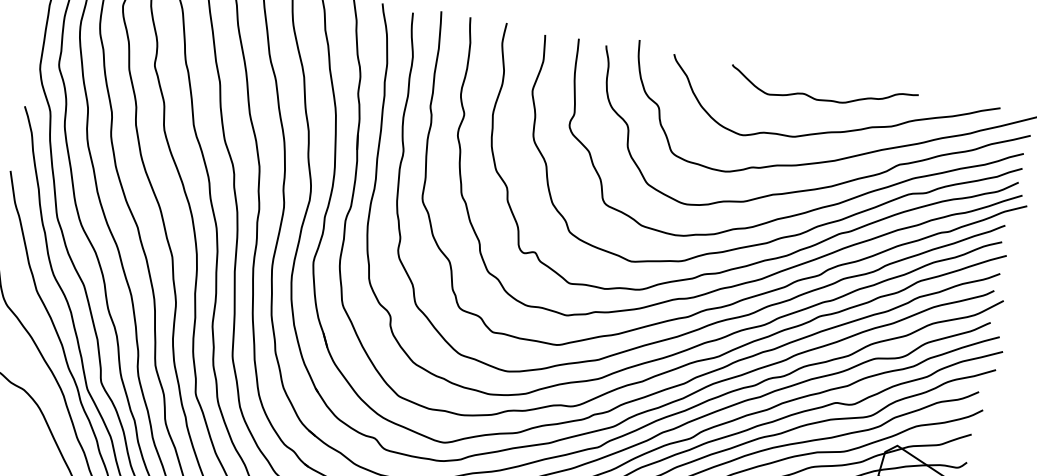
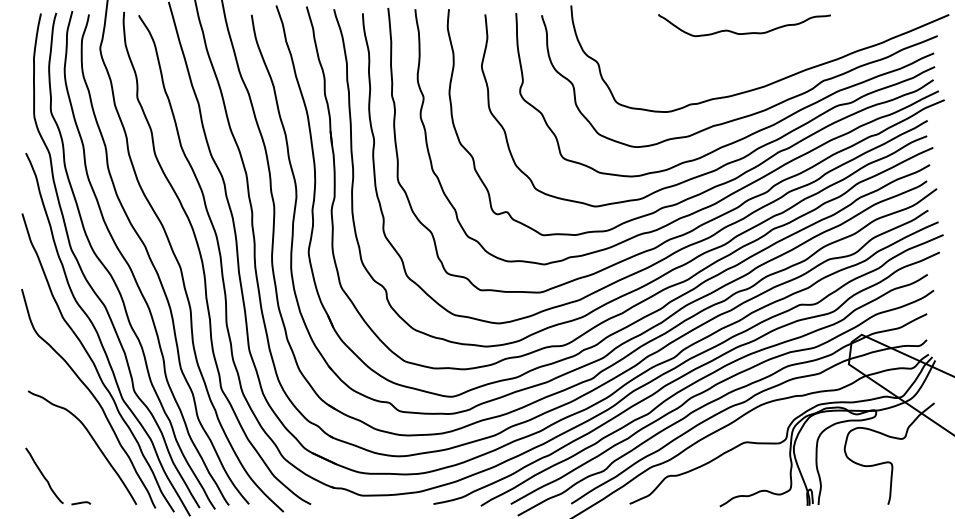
curve: (829, 131) -> (755, 60), removed

